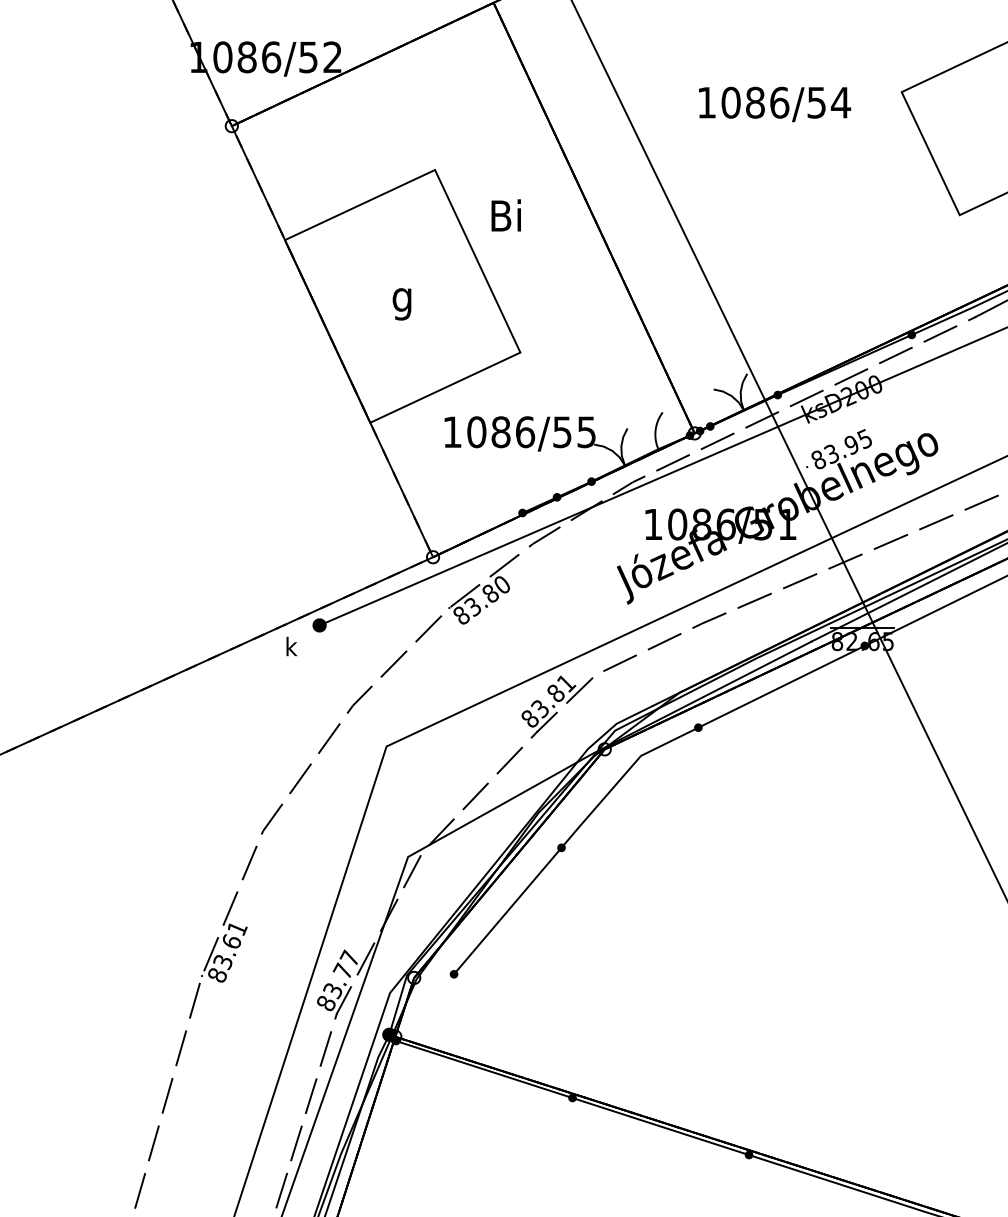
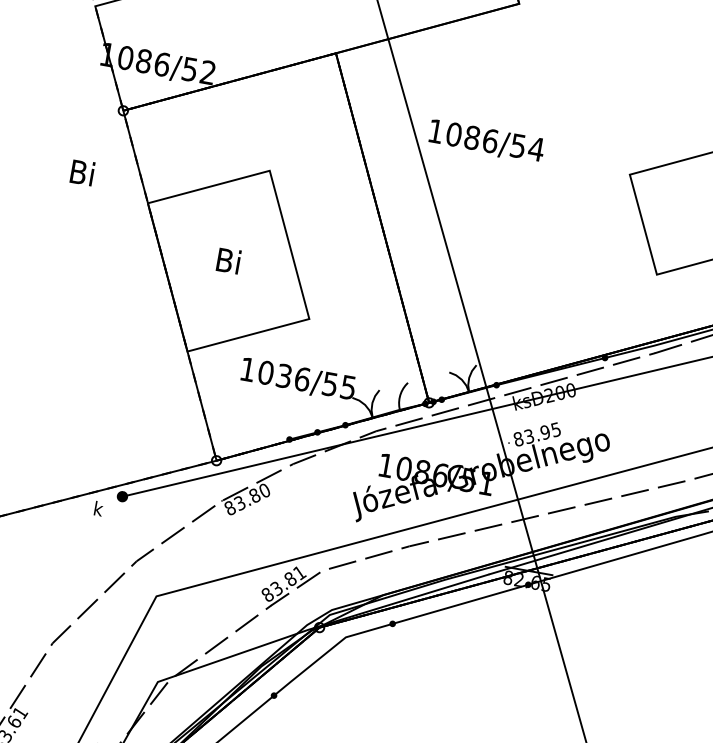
text: (775, 104) -> (487, 141), moved
text: (505, 215) -> (81, 172), moved
text: (402, 299) -> (228, 263), g -> Bi
text: (500, 432) -> (283, 376), 1086/55 -> 1036/55

